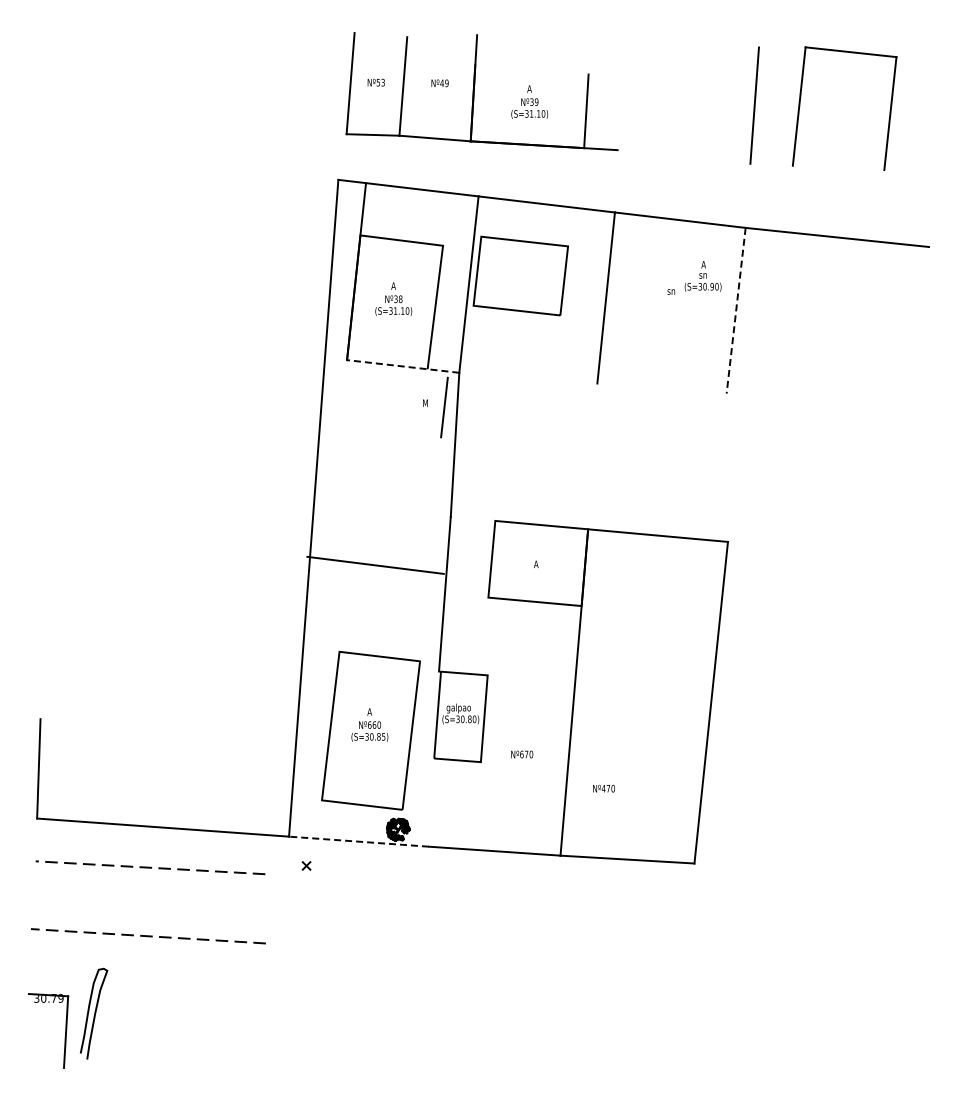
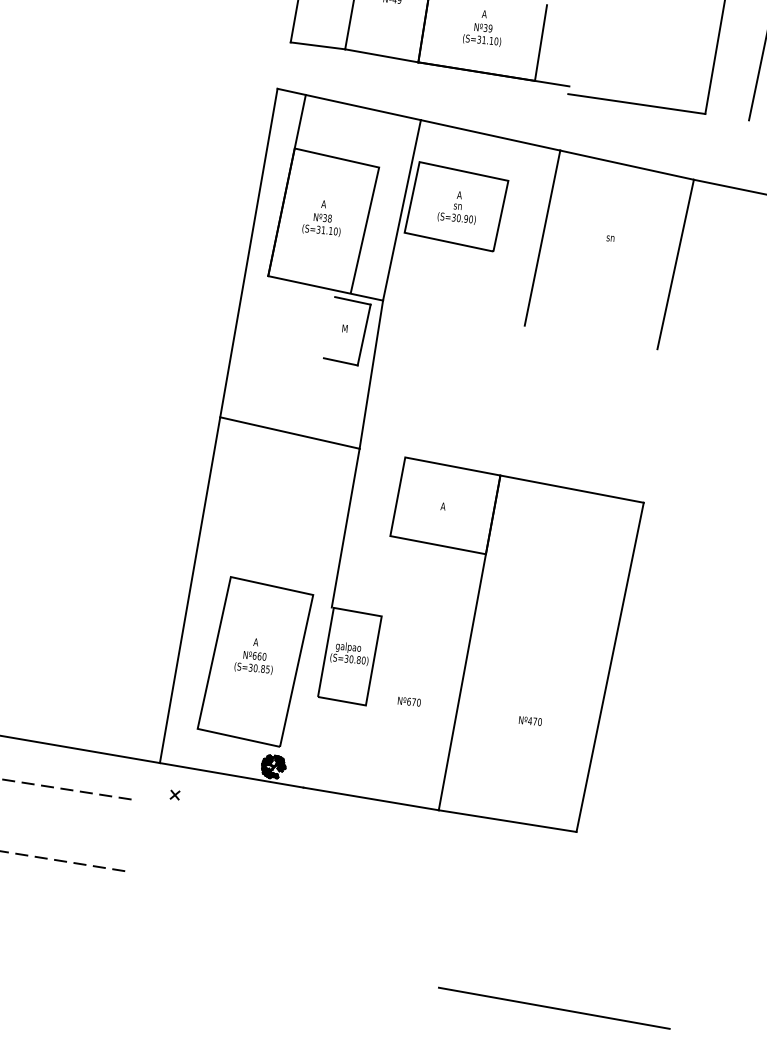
line: (683, 160) -> (636, 103), added
text: (702, 276) -> (457, 207), moved
line: (736, 311) -> (675, 265), dashed -> solid
line: (402, 366) -> (324, 288), dashed -> solid
line: (430, 375) -> (352, 300), added
line: (424, 435) -> (340, 361), added
line: (375, 564) -> (289, 432), moved
text: (603, 788) -> (530, 720), moved
line: (358, 841) -> (231, 775), dashed -> solid
line: (689, 1034) -> (554, 1008), added

